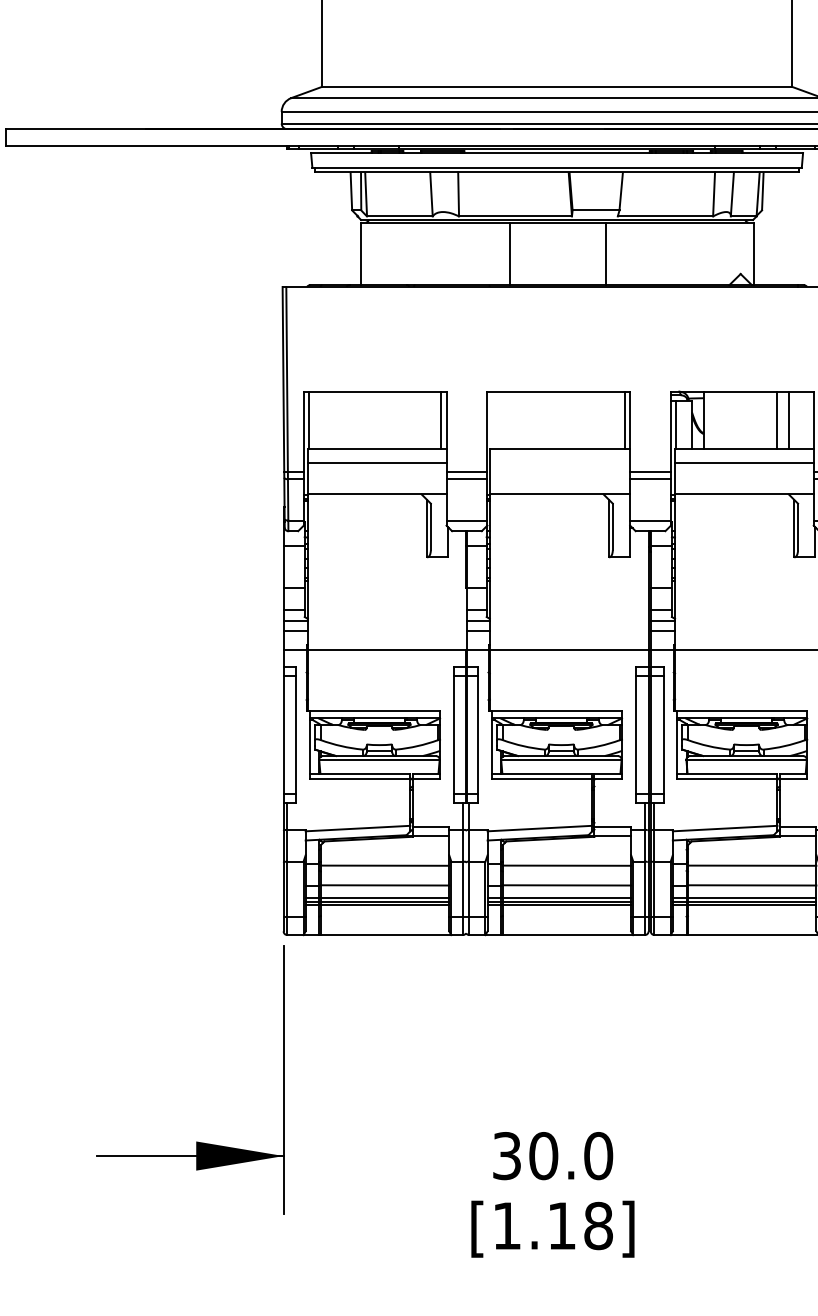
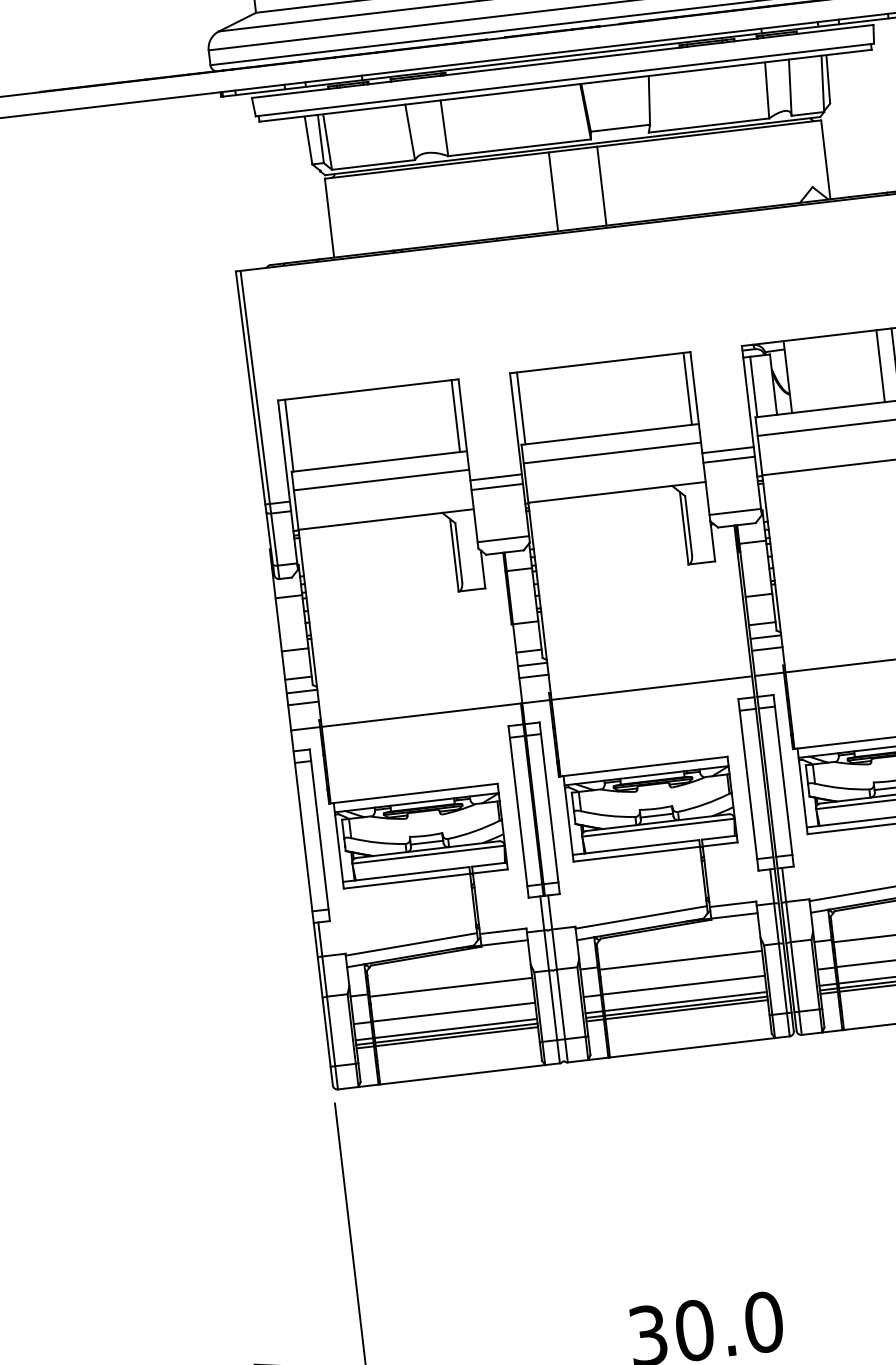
line: (509, 253) -> (552, 191), moved
line: (606, 253) -> (602, 185), moved
line: (492, 419) -> (520, 407), added
line: (559, 463) -> (611, 453), added

